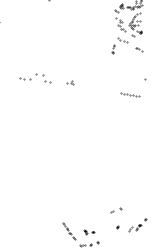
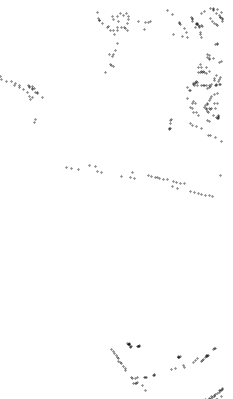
part: (113, 49) -> (170, 124), moved
part: (138, 49) -> (214, 138), size x1.67
part: (43, 78) -> (95, 168), size x0.71
part: (69, 82) -> (127, 175), size x1.67
part: (101, 86) -> (166, 181), added
part: (115, 210) -> (177, 367), moved
part: (89, 232) -> (133, 345), moved

